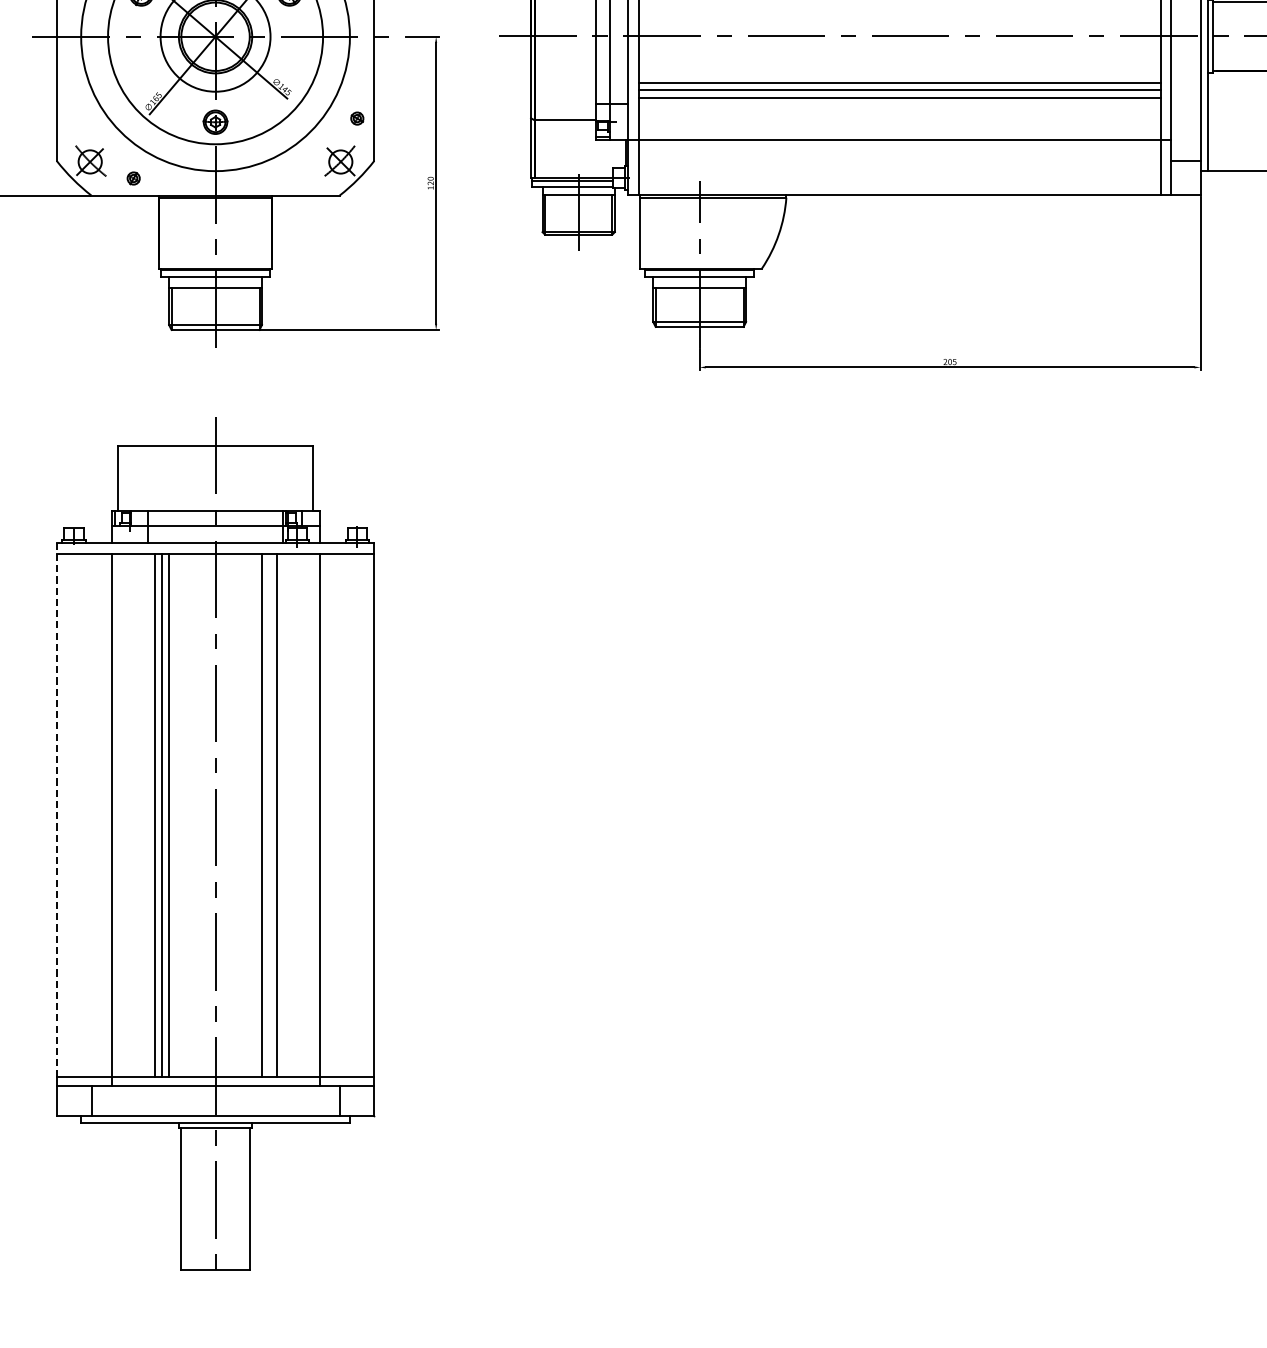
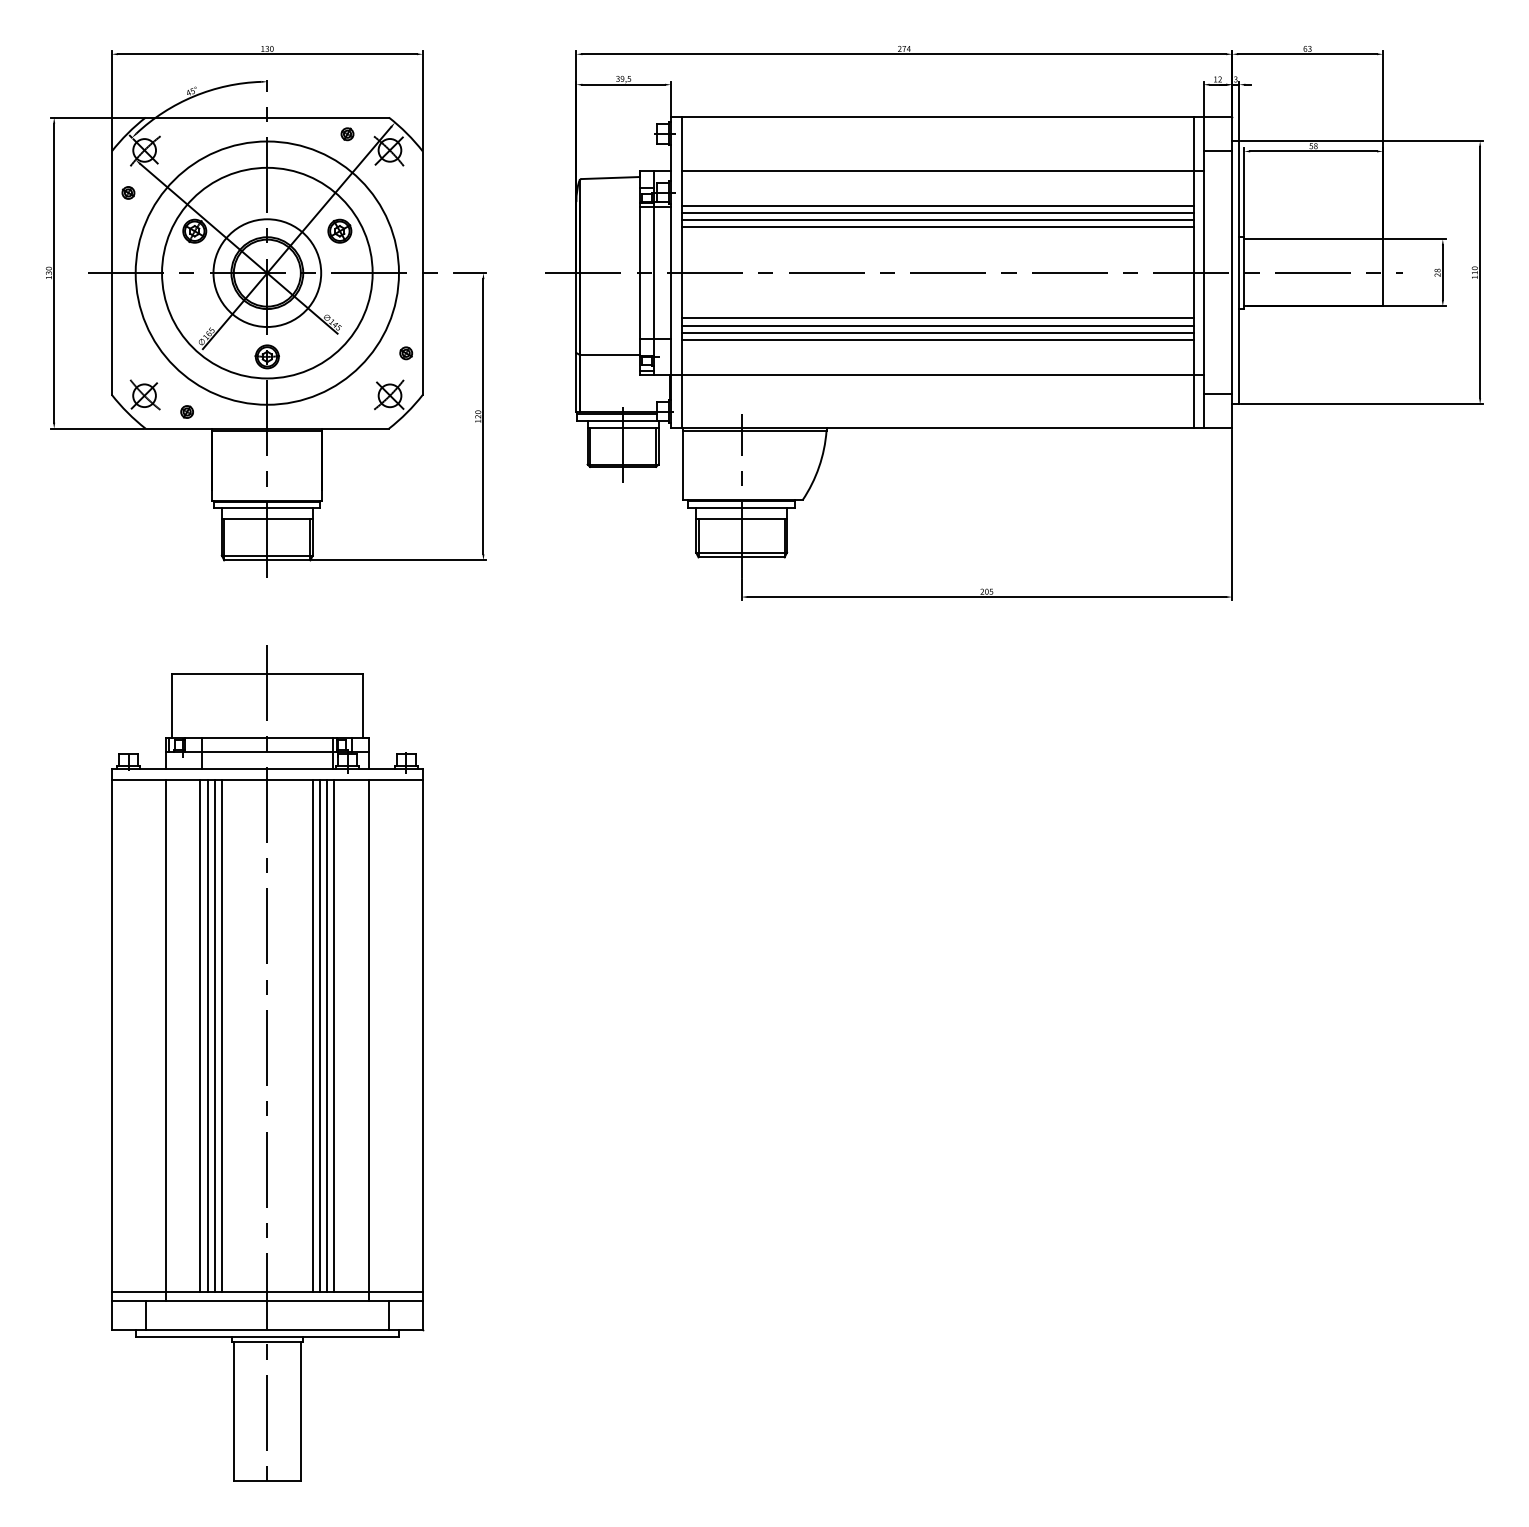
line: (899, 104) -> (937, 339), added
line: (56, 809) -> (111, 1030), dashed -> solid
line: (147, 814) -> (200, 1035), added
line: (269, 814) -> (320, 1035), added
line: (284, 814) -> (334, 1035), added

